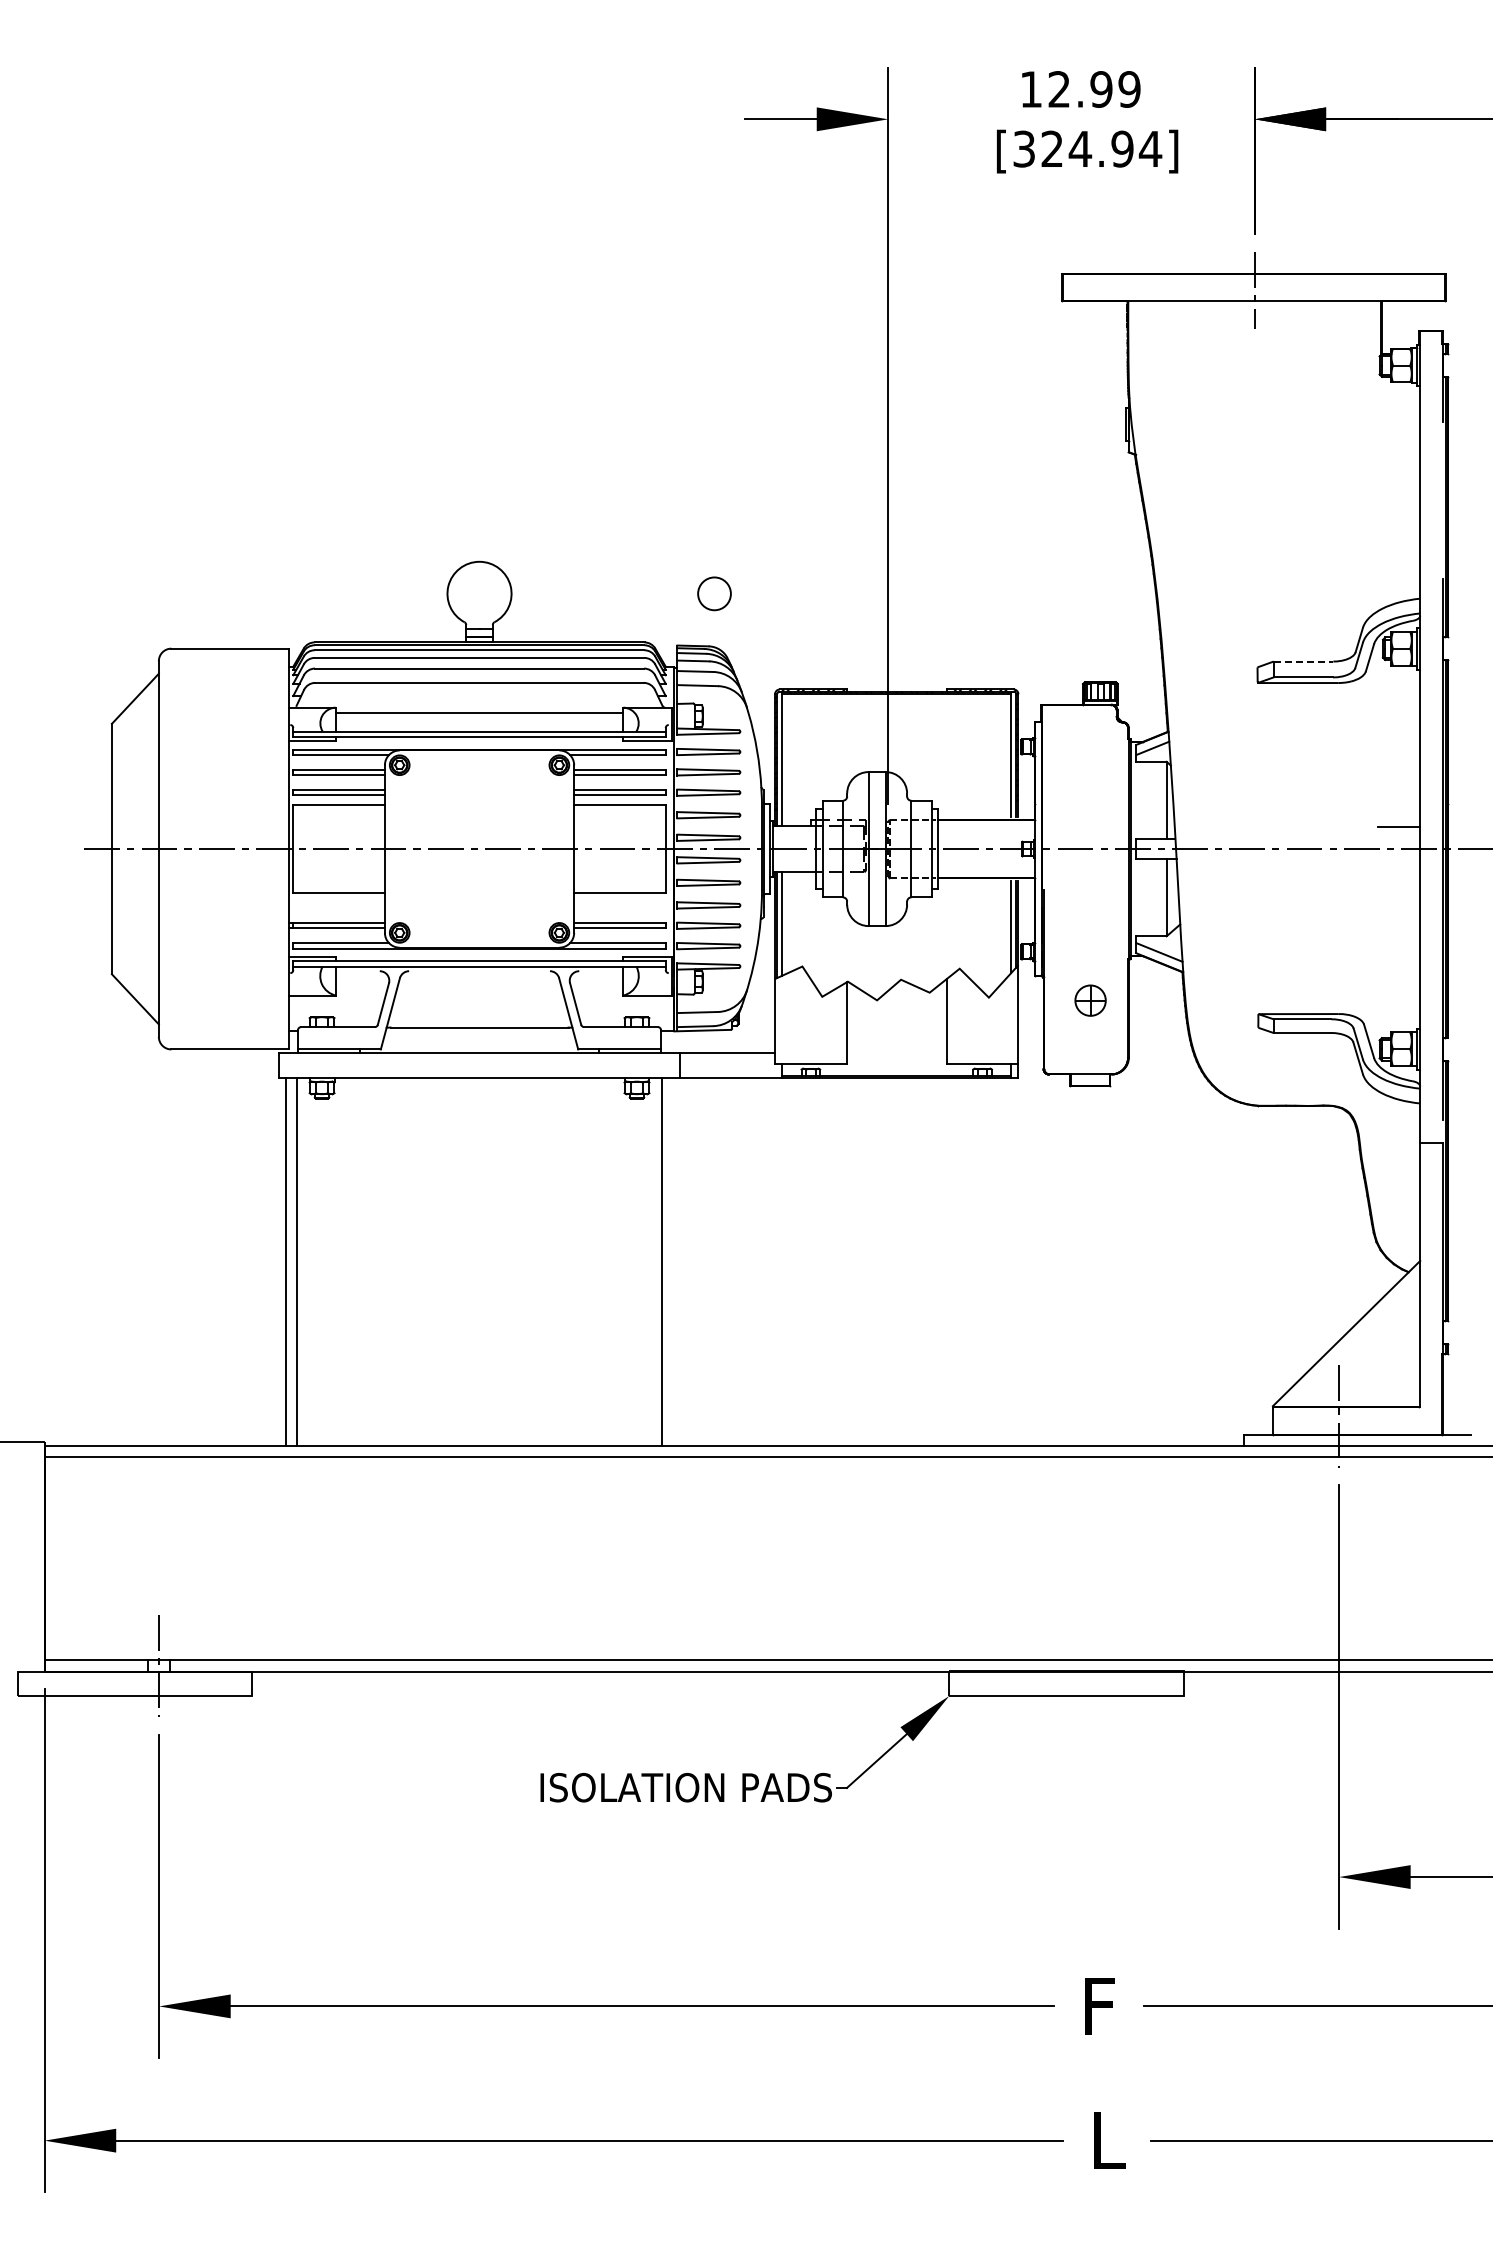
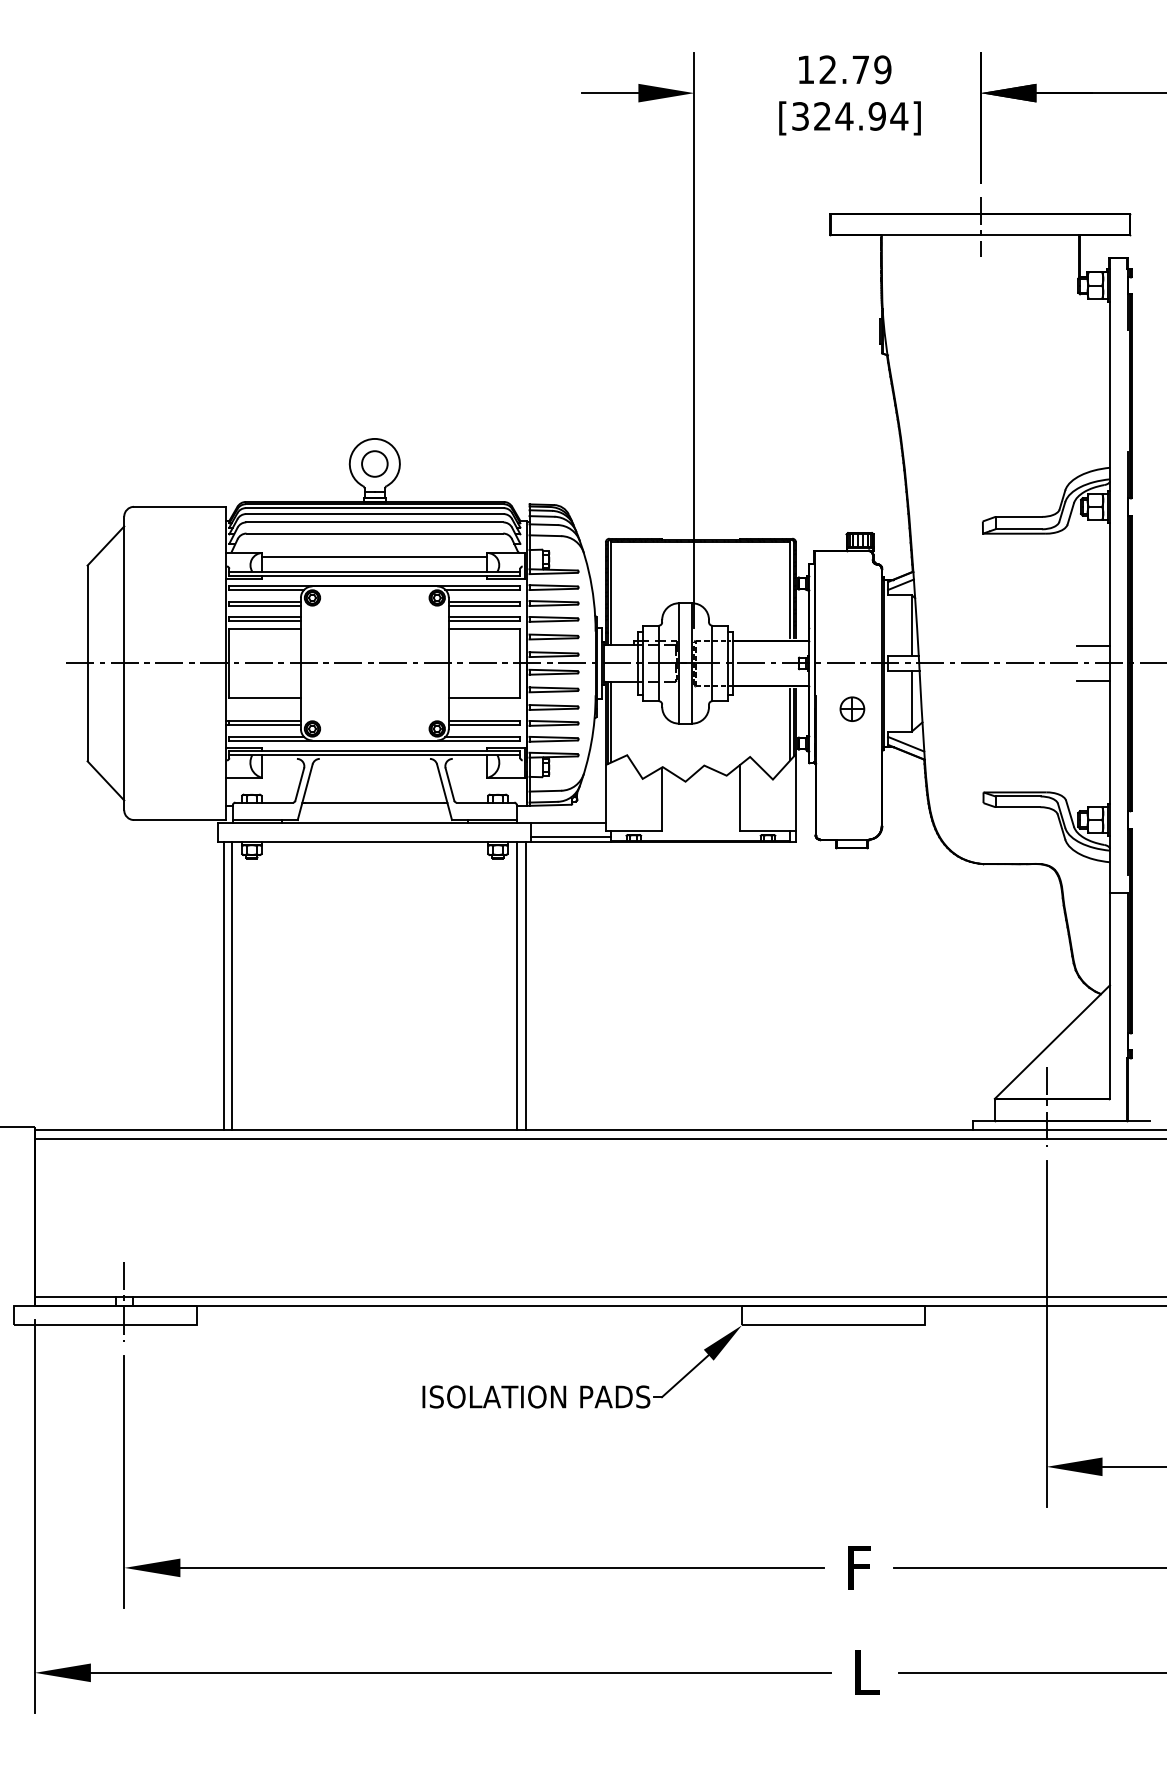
text: (1101, 89) -> (860, 69), 12.99 -> 12.79
circle: (714, 593) -> (374, 463), moved
line: (1303, 661) -> (1018, 516), dashed -> solid
line: (1398, 871) -> (1093, 680), added
part: (1090, 1000) -> (852, 709), moved
line: (730, 1070) -> (570, 836), added
line: (672, 1262) -> (525, 986), added

